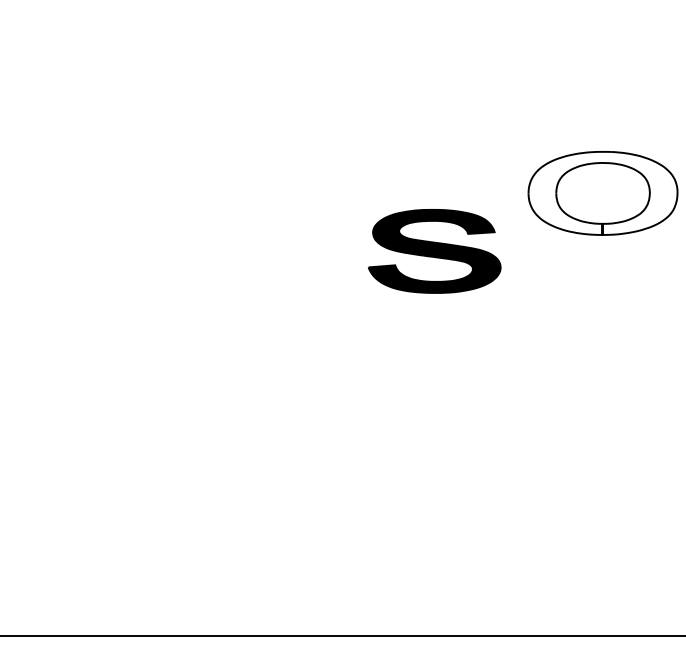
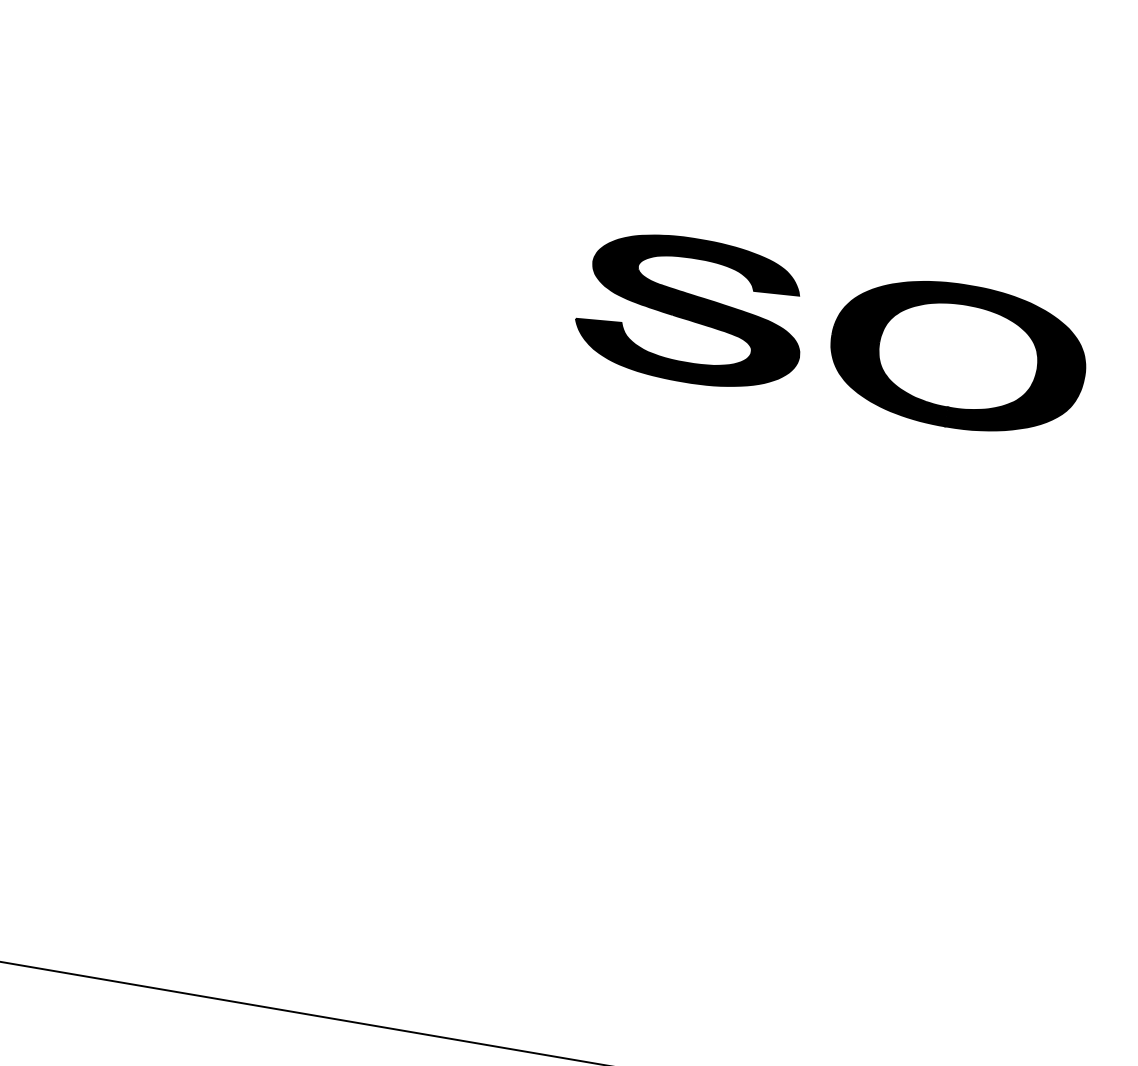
fill: (602, 192) -> (957, 354), added
part: (434, 251) -> (691, 310), moved

